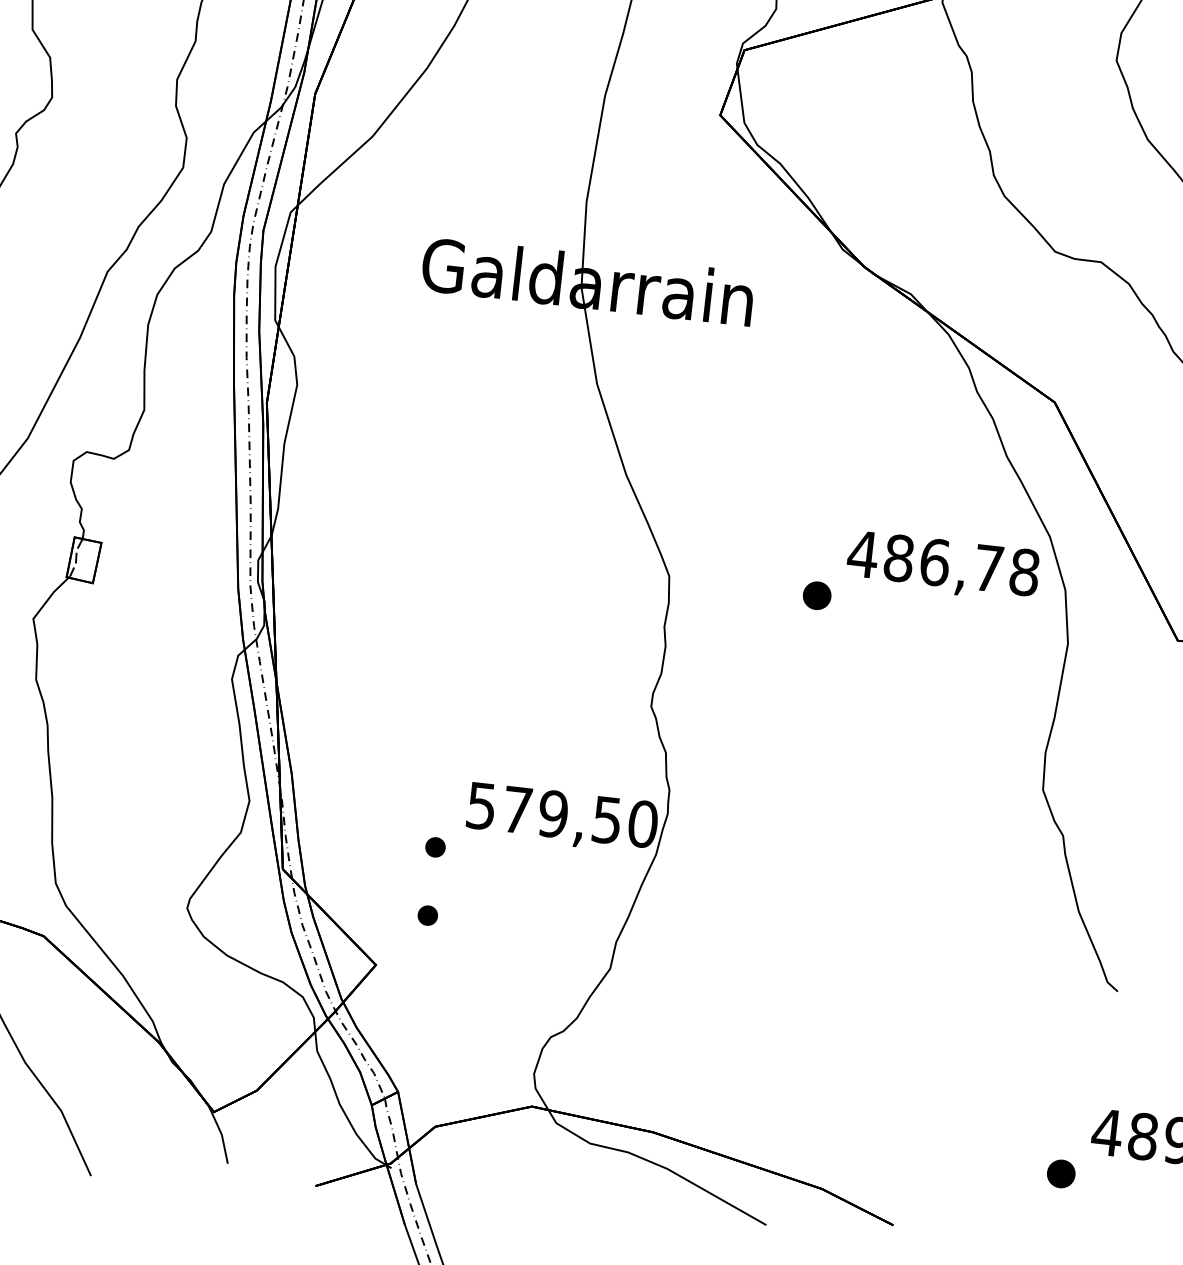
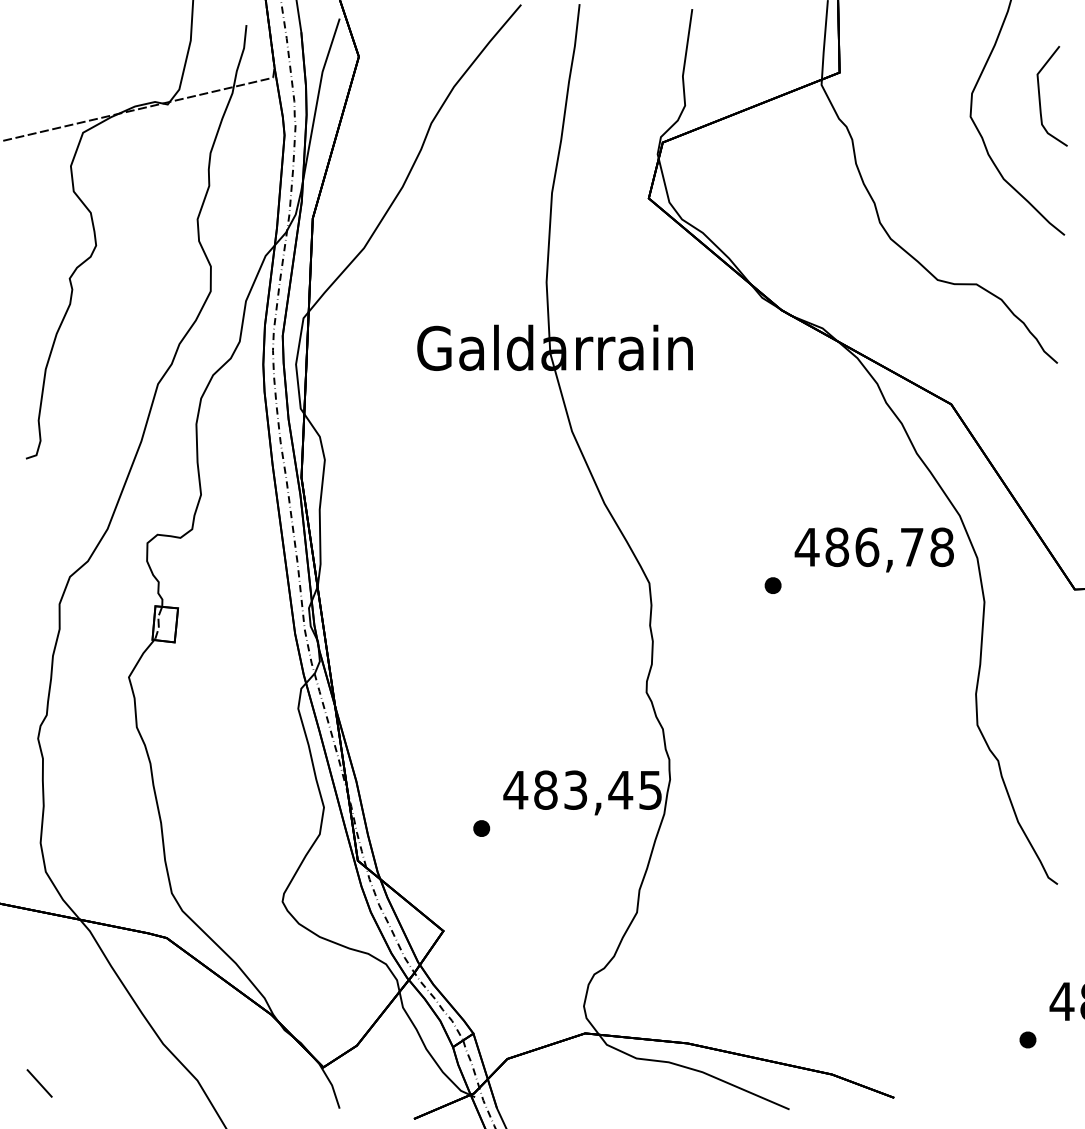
part: (816, 595) -> (772, 585), size x0.71
text: (561, 814) -> (582, 789), 579,50 -> 483,45
part: (427, 915) -> (481, 885), removed
part: (1060, 1173) -> (1027, 1039), size x0.71

